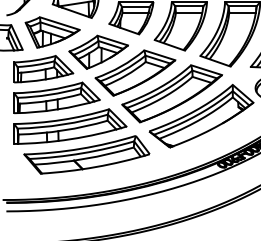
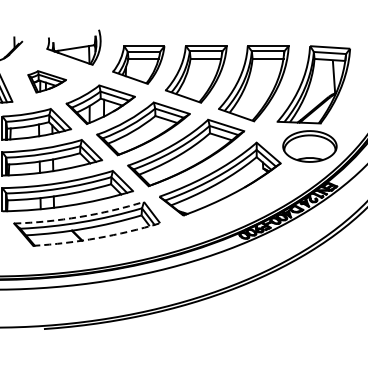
part: (52, 32) -> (46, 81), size x0.6
arc: (80, 149) -> (79, 217), solid -> dashed
arc: (95, 167) -> (97, 238), solid -> dashed

